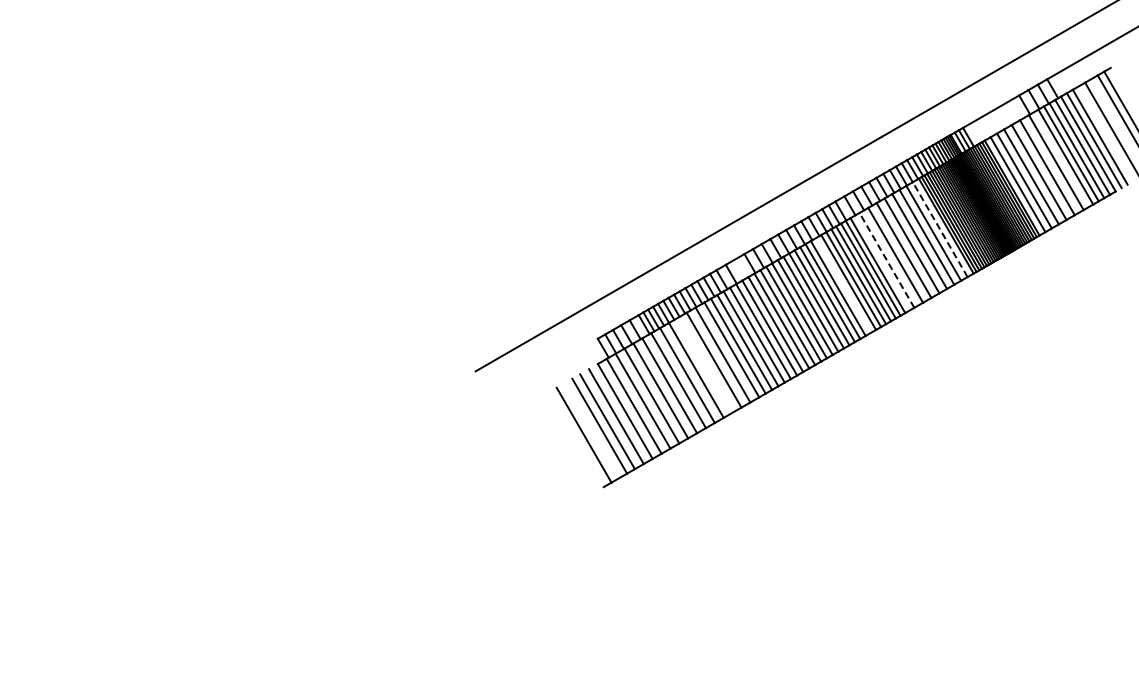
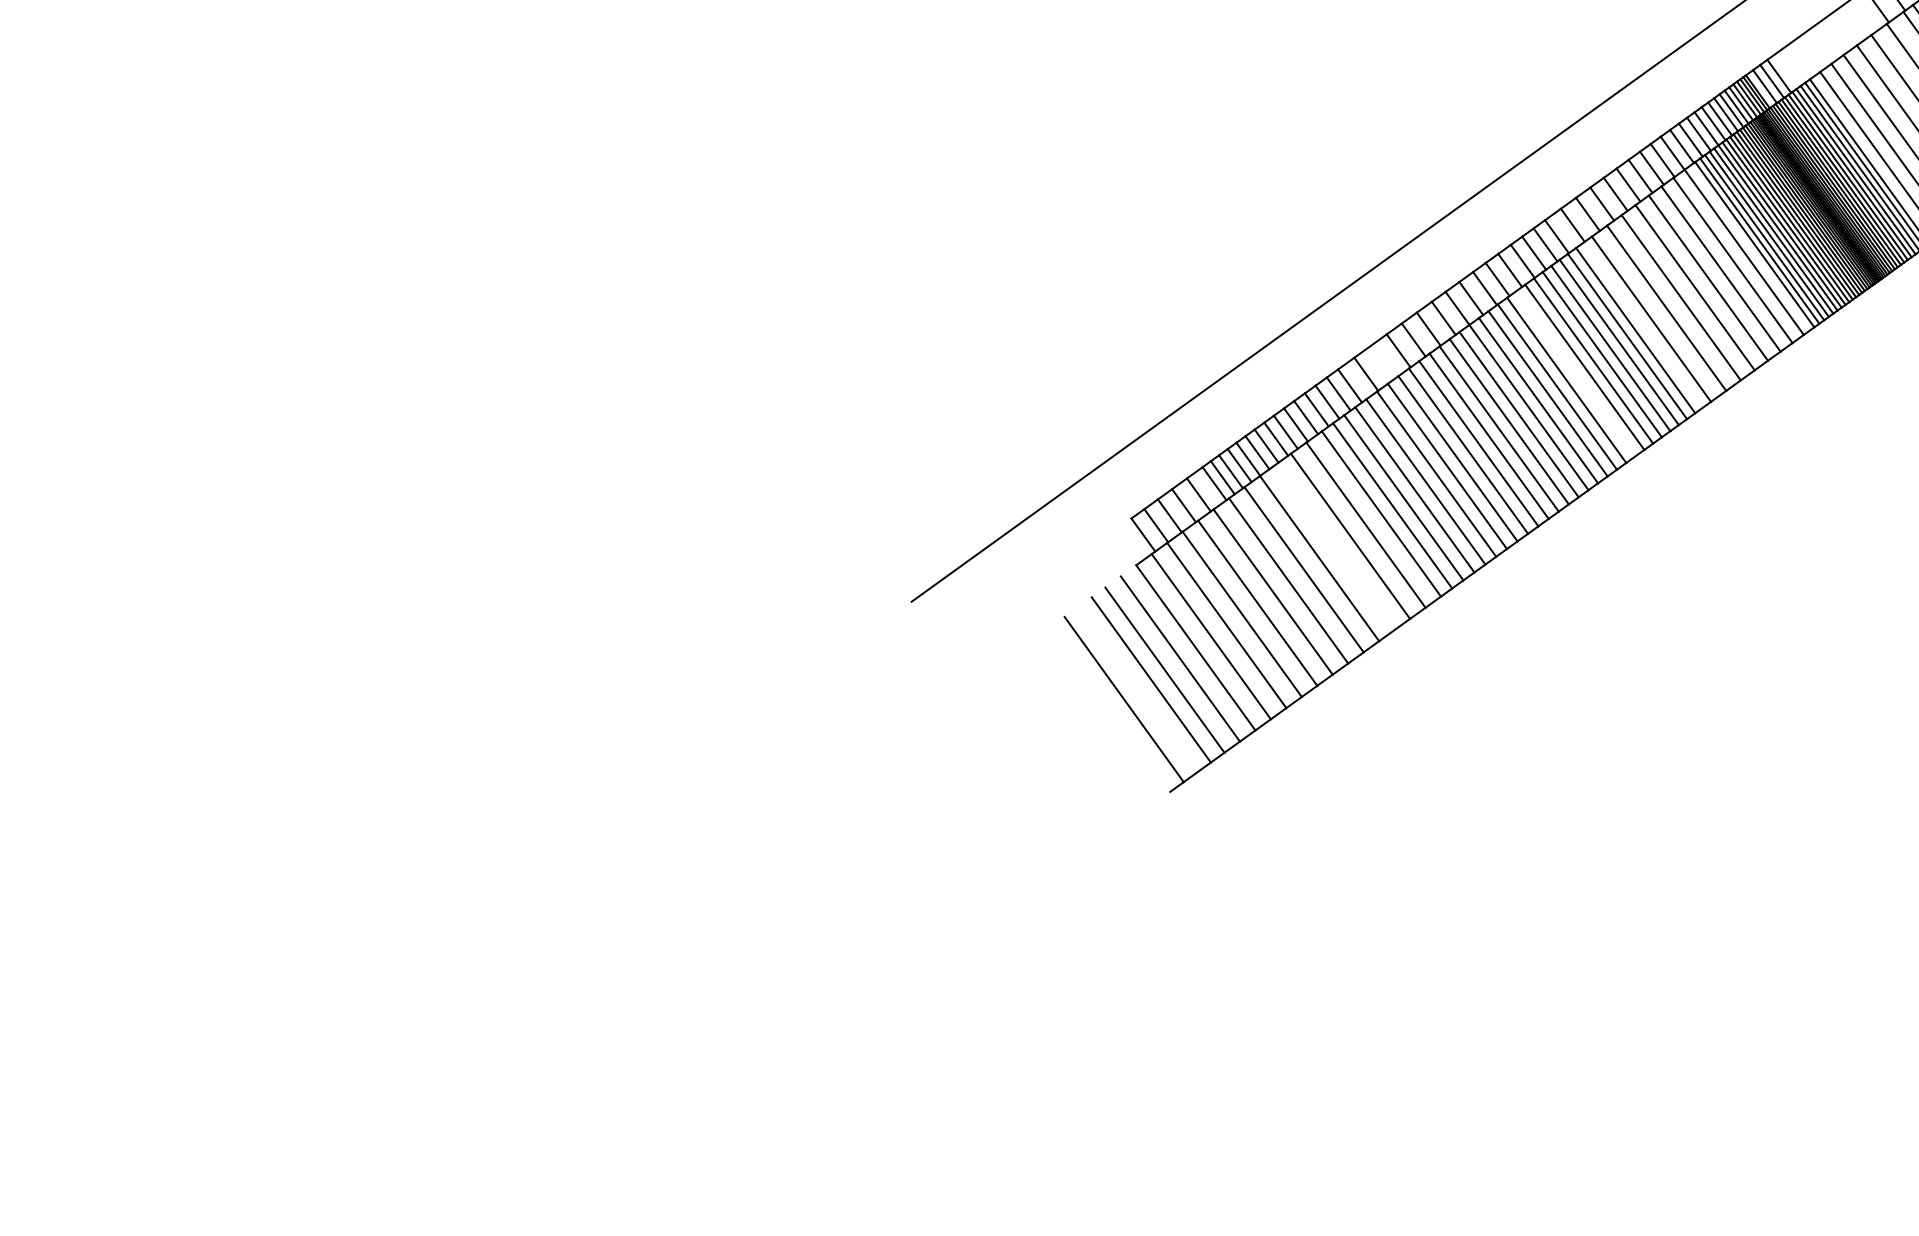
line: (940, 229) -> (1744, 252), dashed -> solid
line: (886, 260) -> (1650, 319), dashed -> solid

